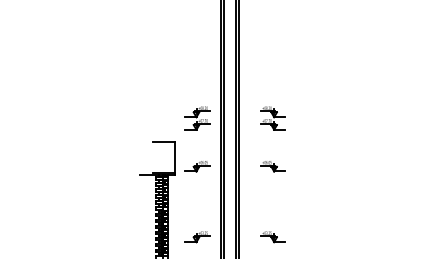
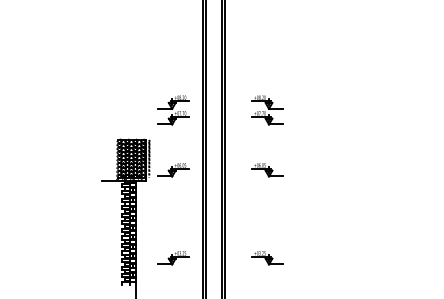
hatch: (164, 157) -> (132, 159), added

